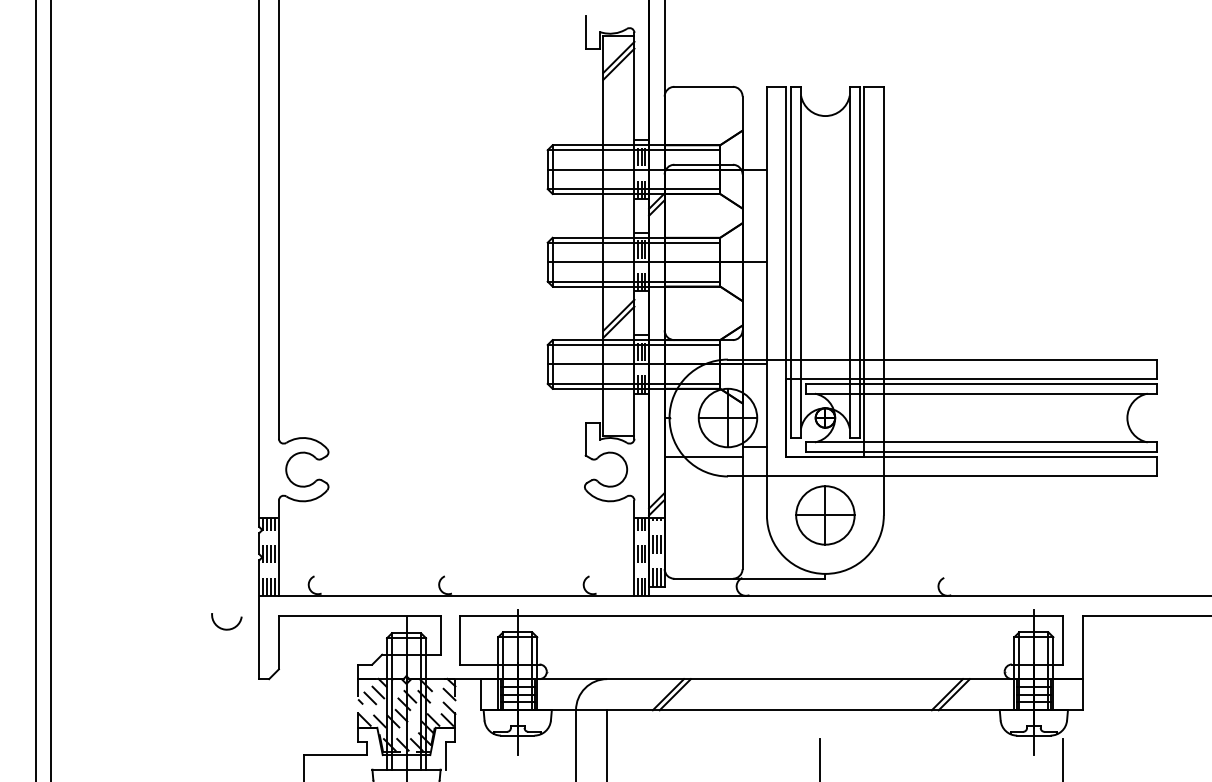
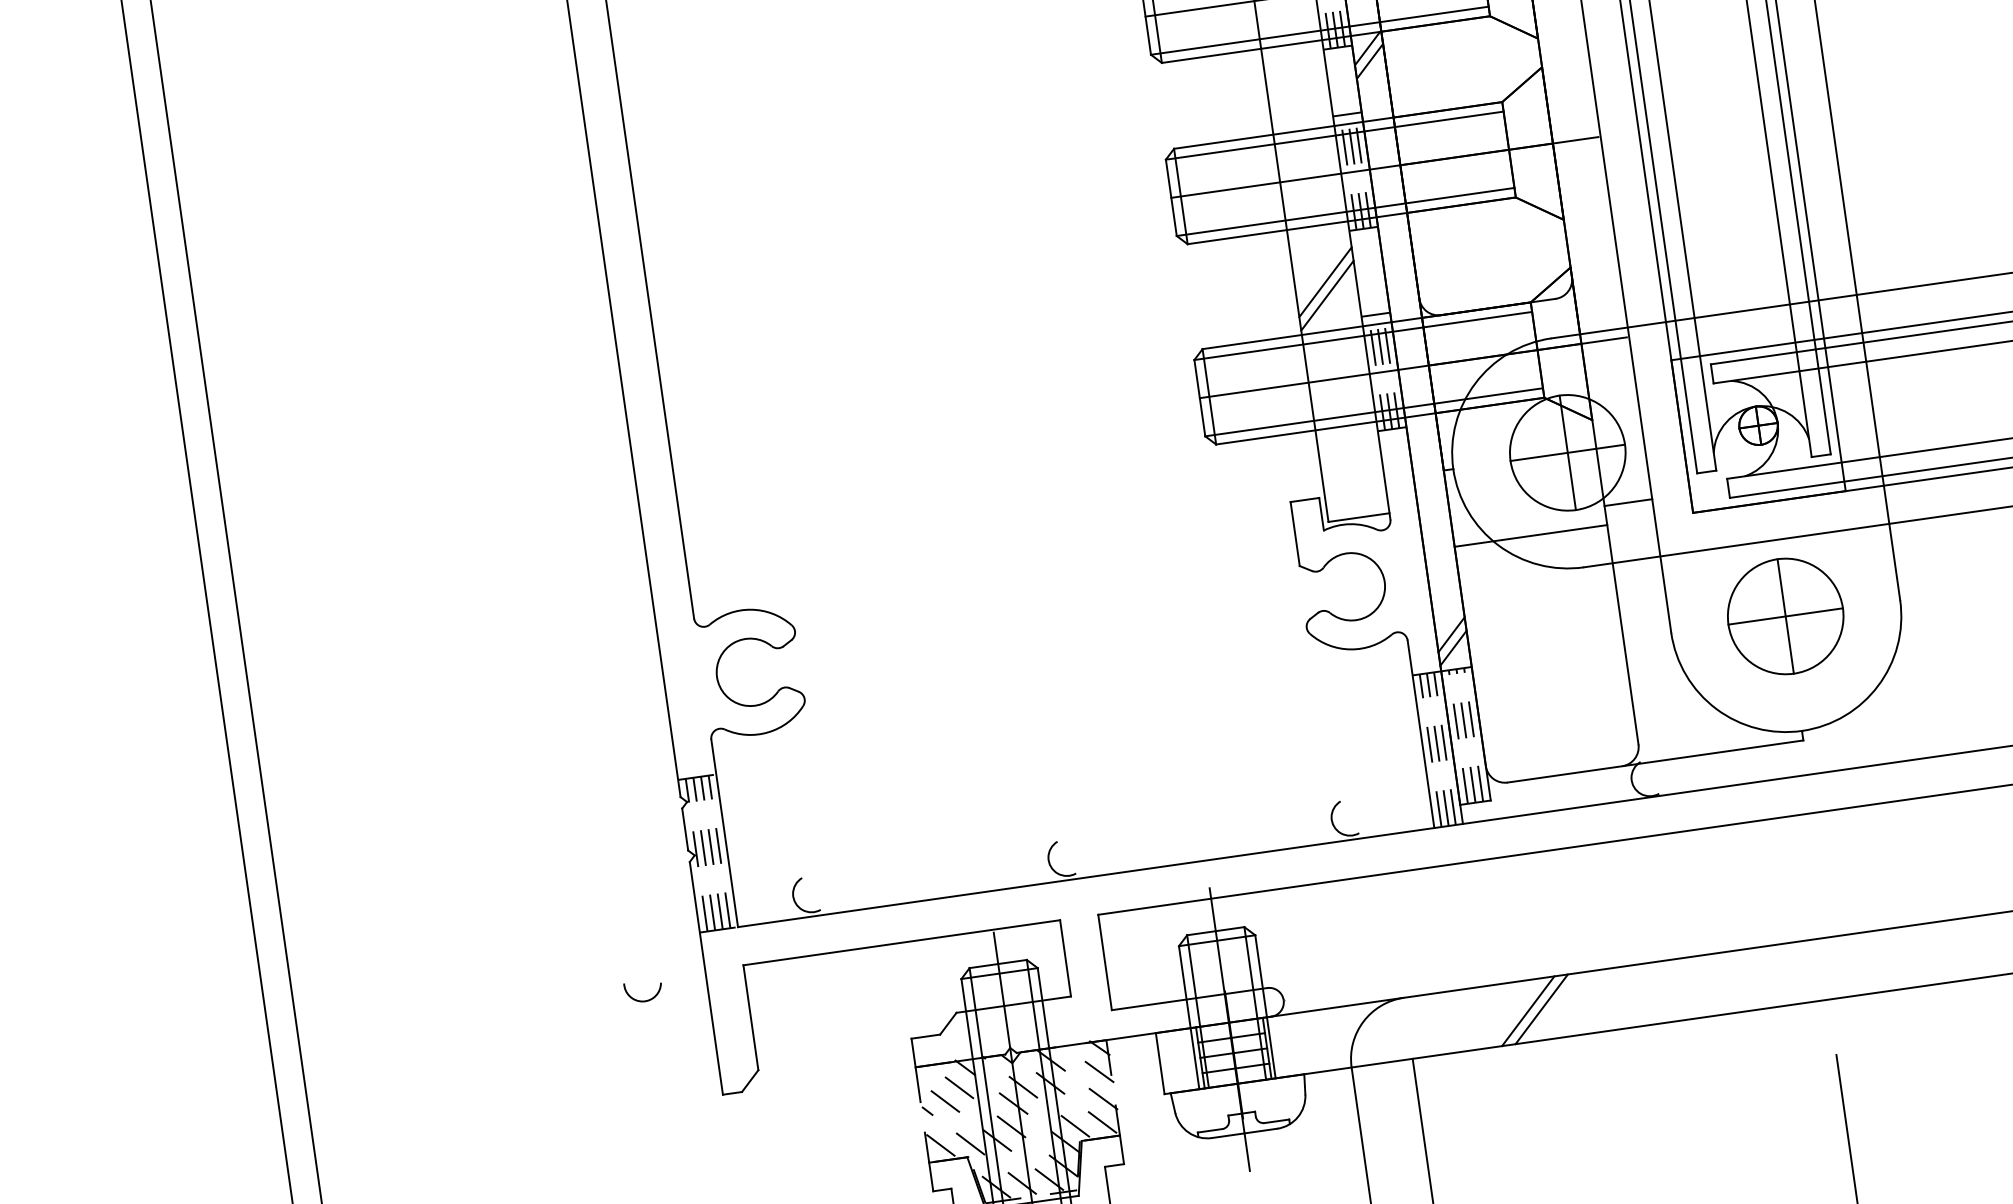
part: (227, 621) -> (644, 990), size x0.62

